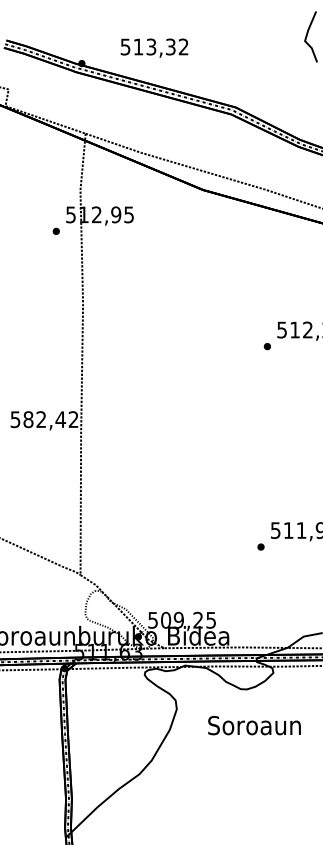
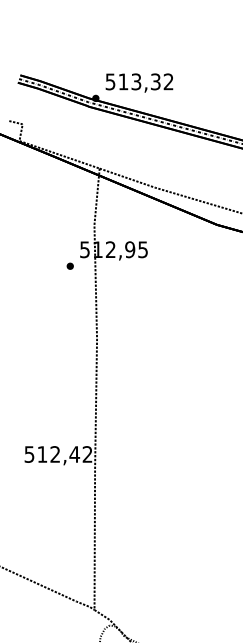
text: (154, 47) -> (139, 82), moved
text: (28, 419) -> (42, 454), 582,42 -> 512,42

